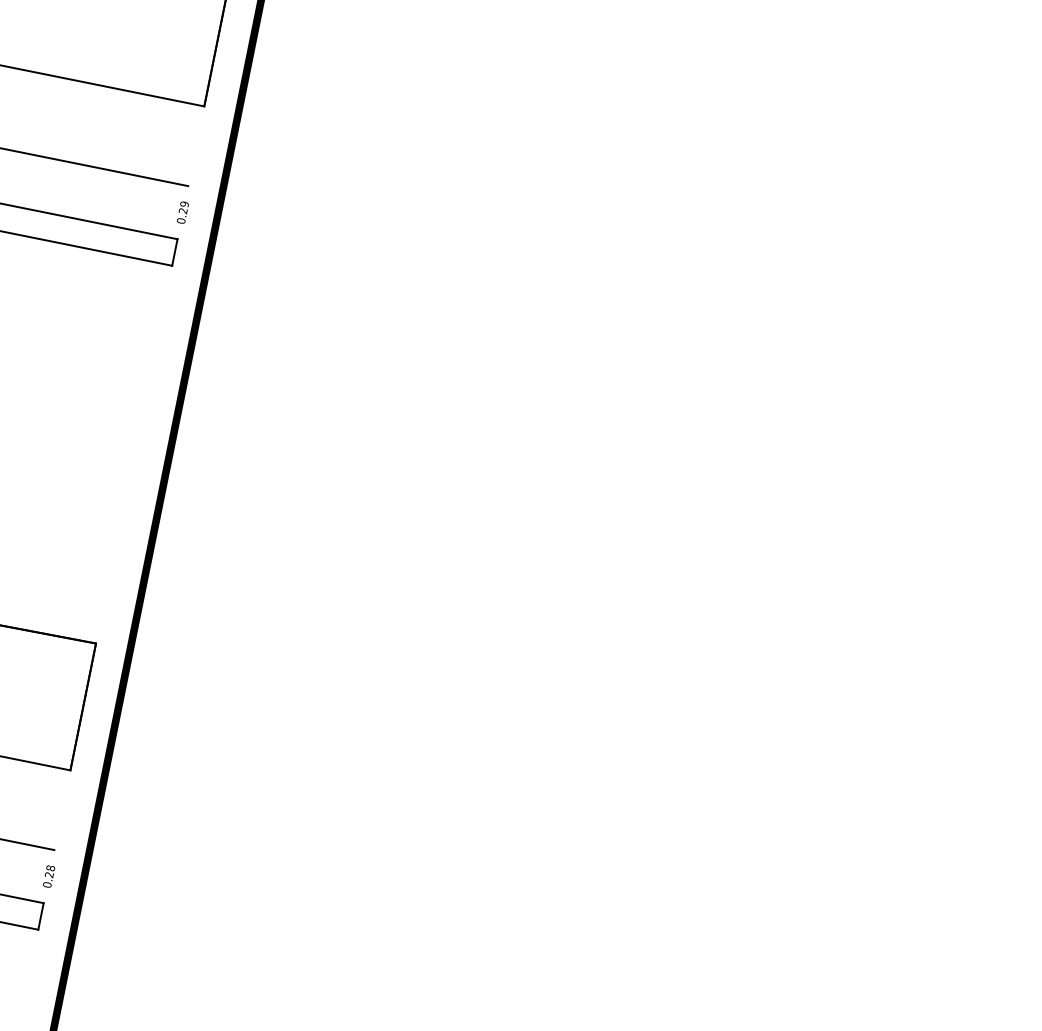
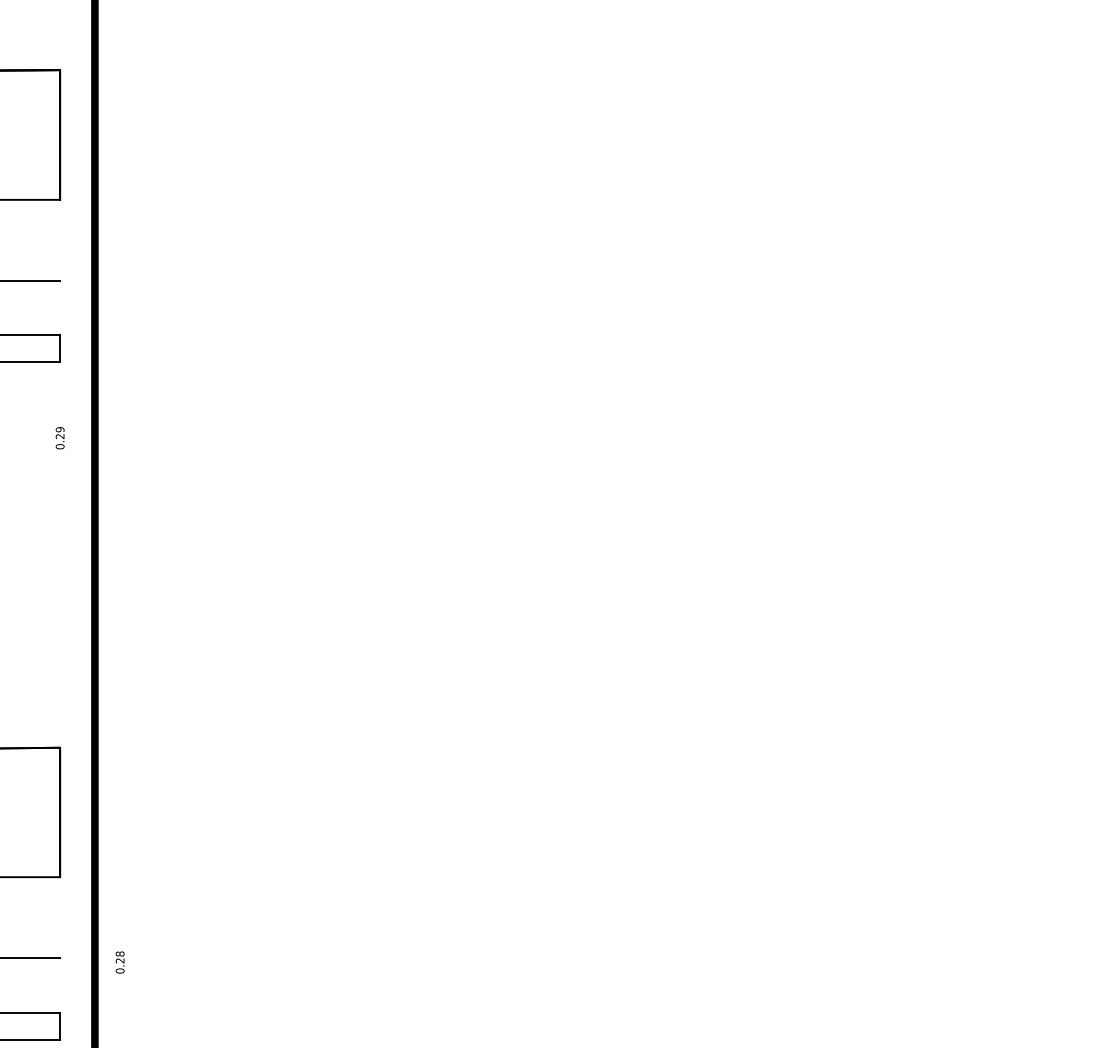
text: (182, 212) -> (59, 438), moved
text: (48, 876) -> (119, 962), moved

